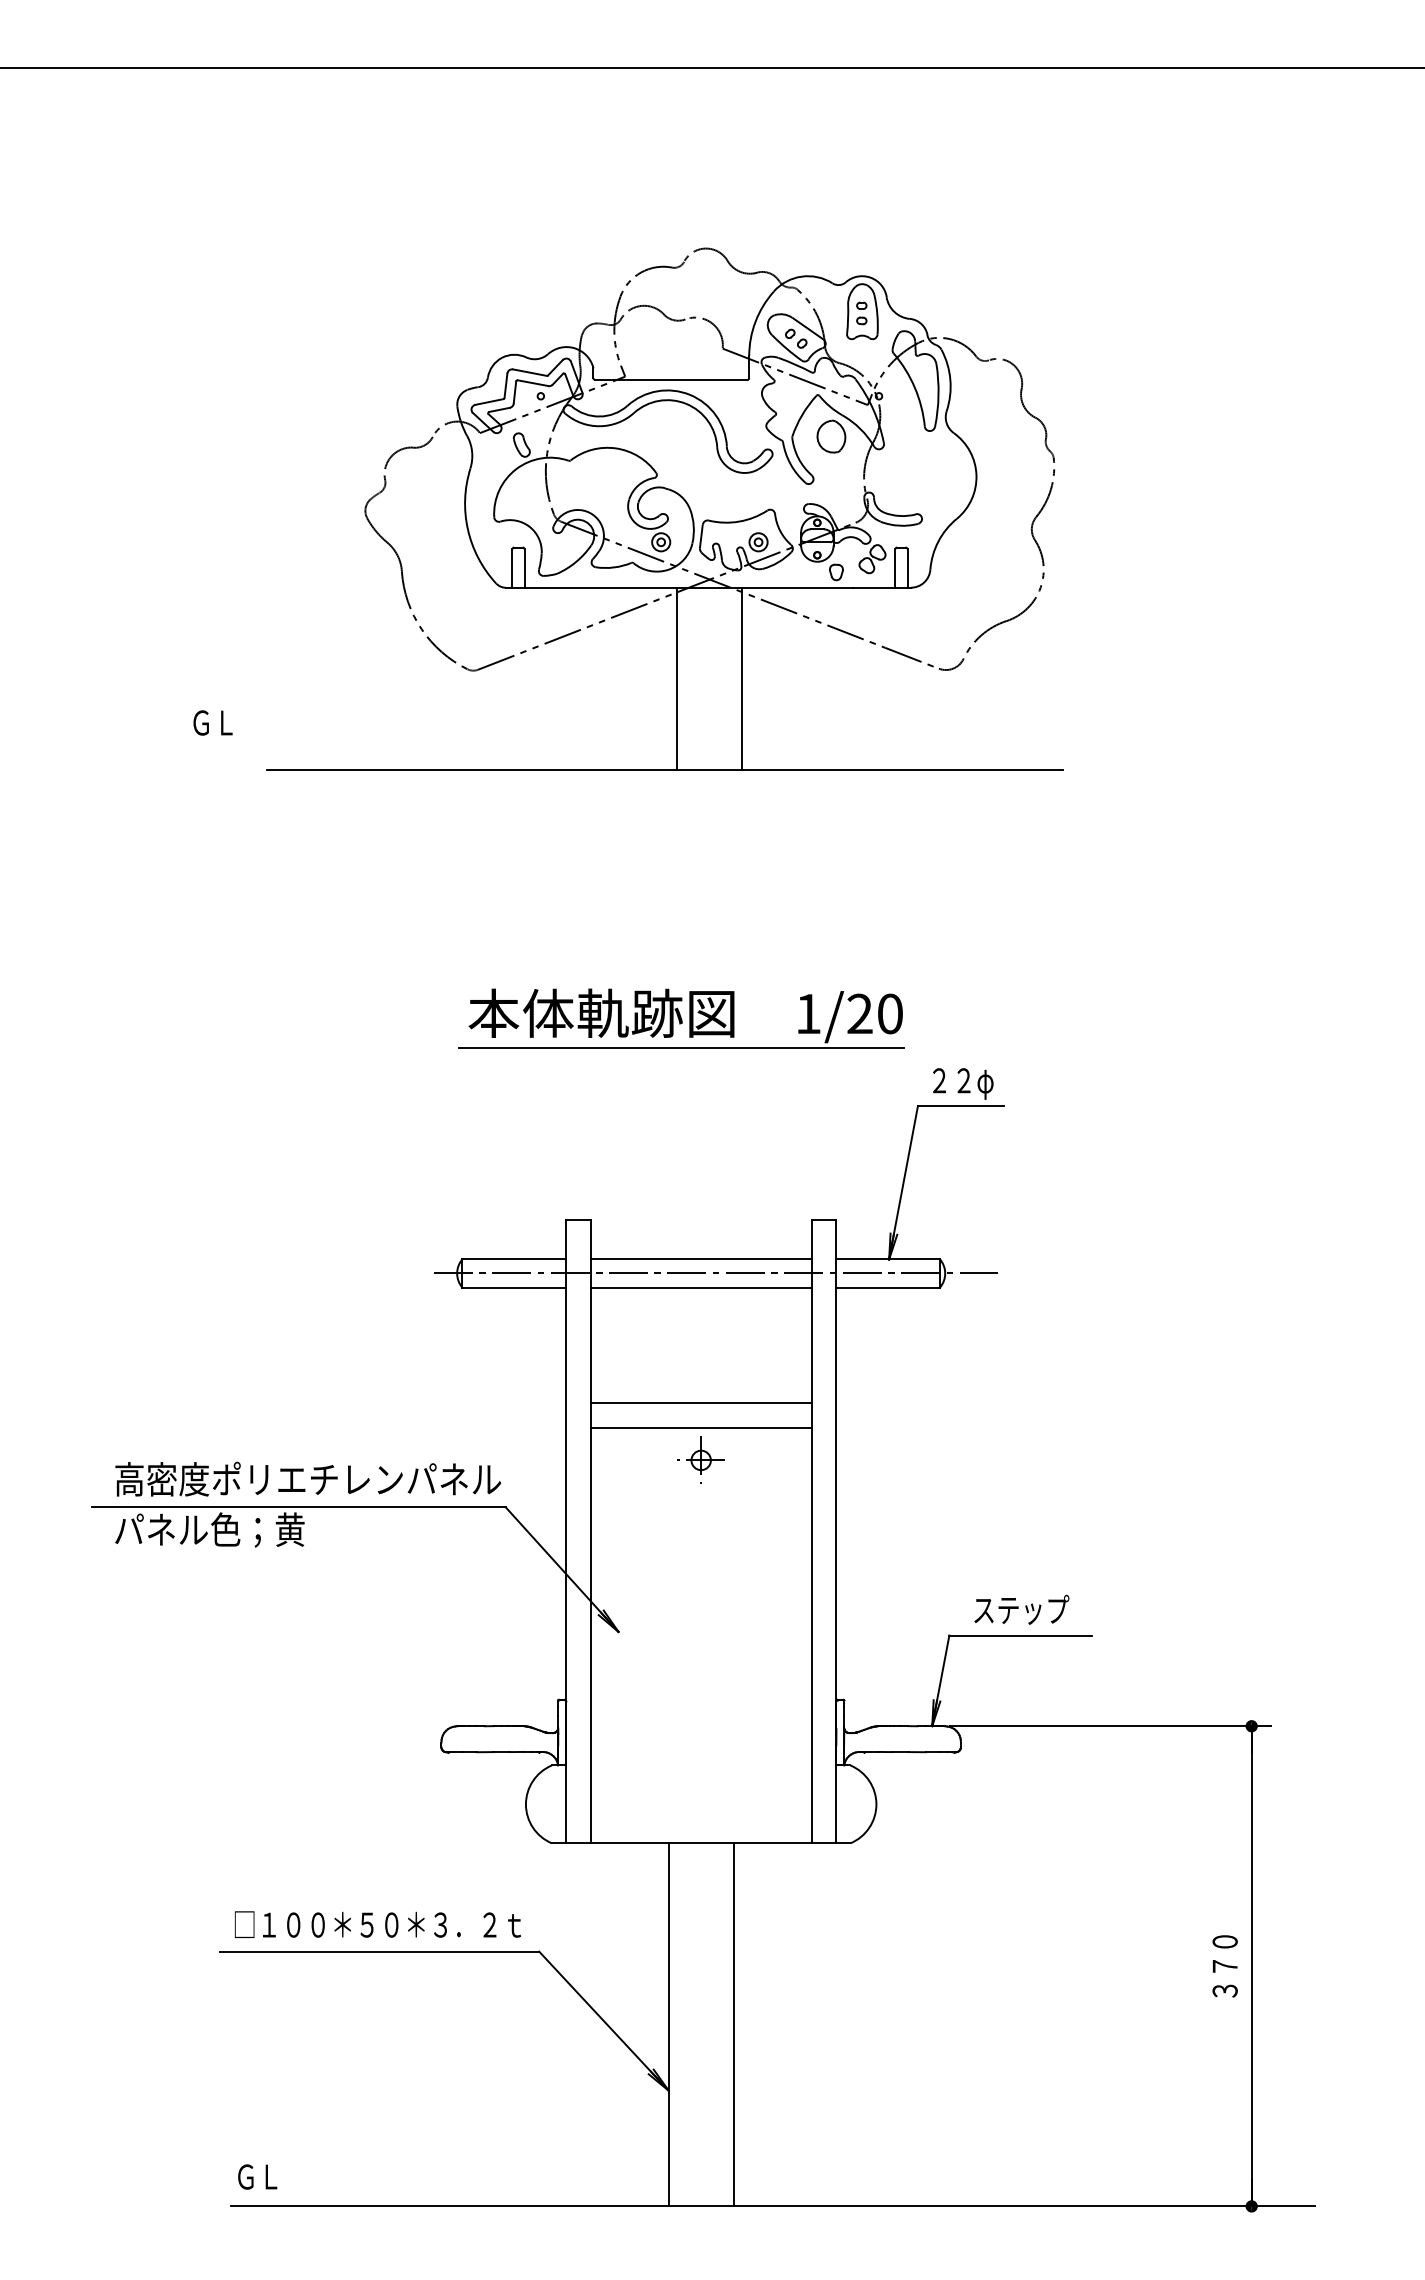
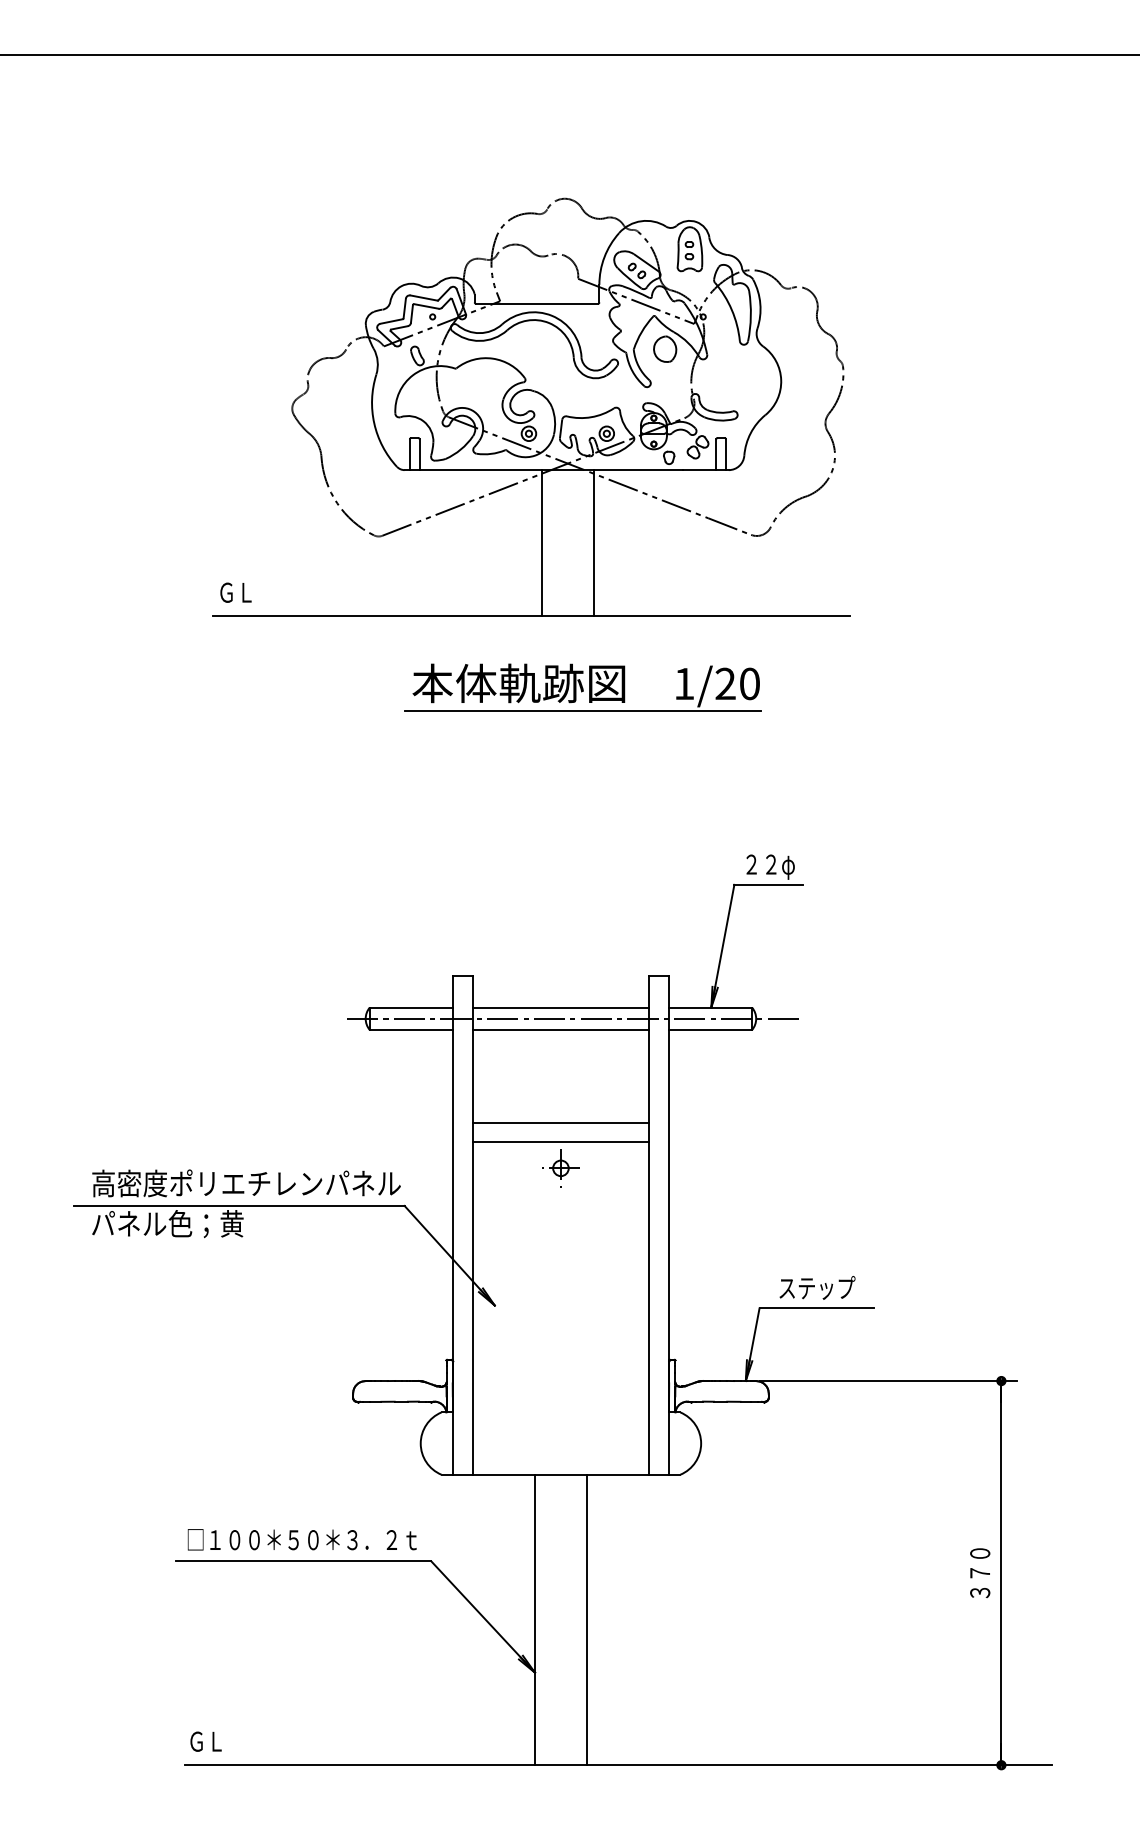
text: (212, 722) -> (235, 592), moved
part: (681, 1018) -> (582, 687), moved

